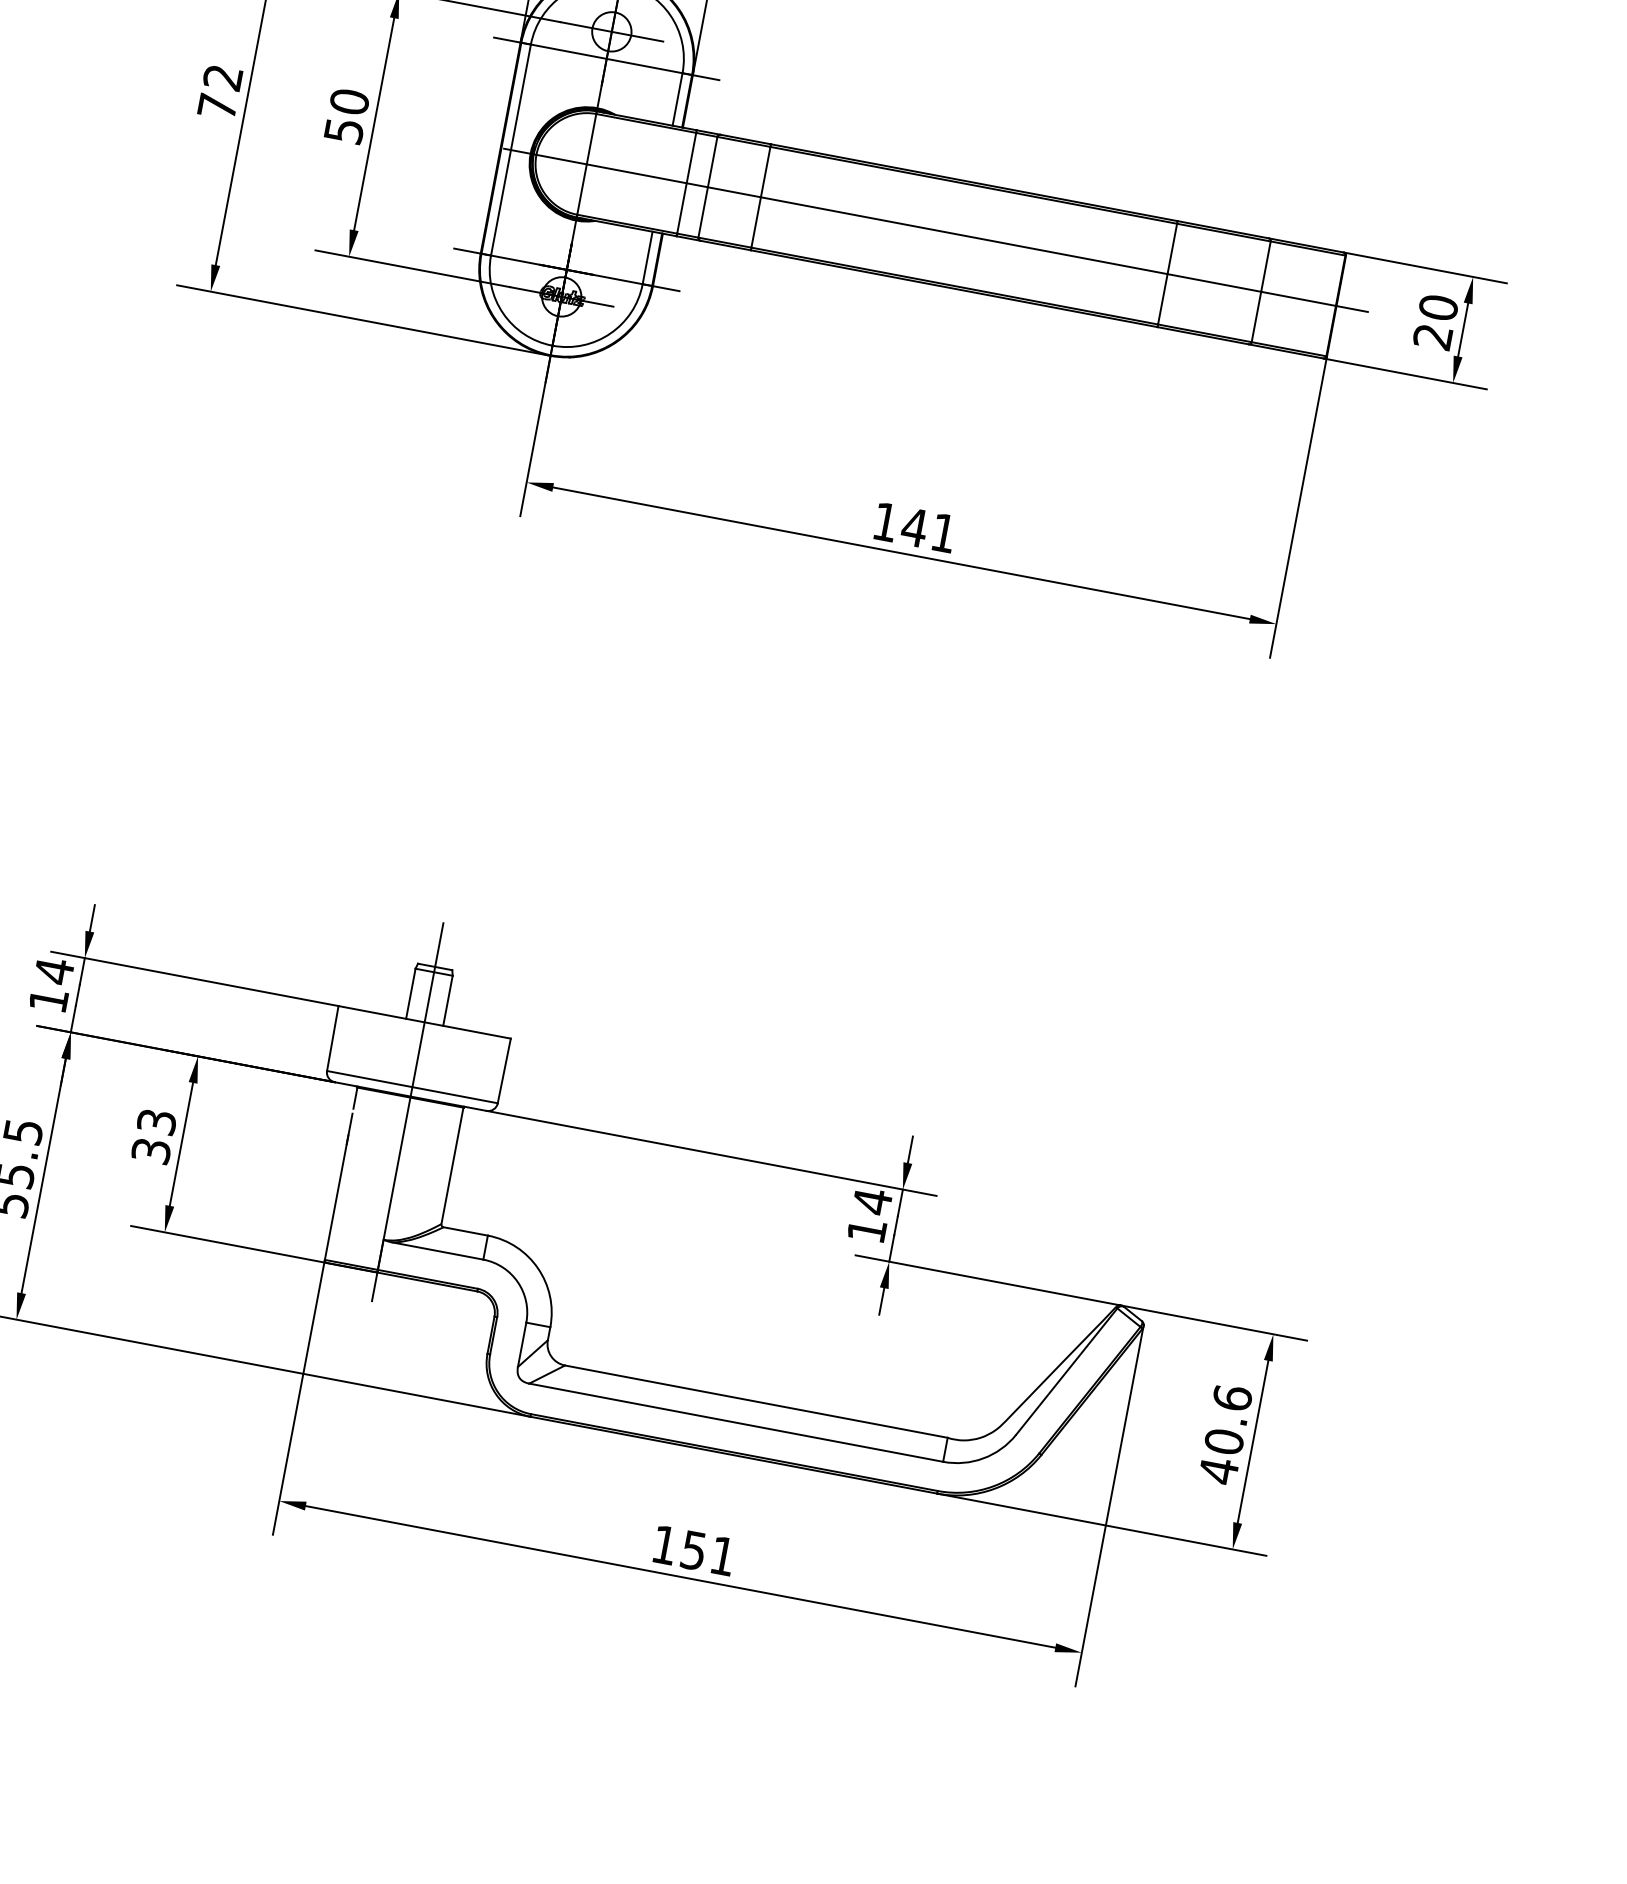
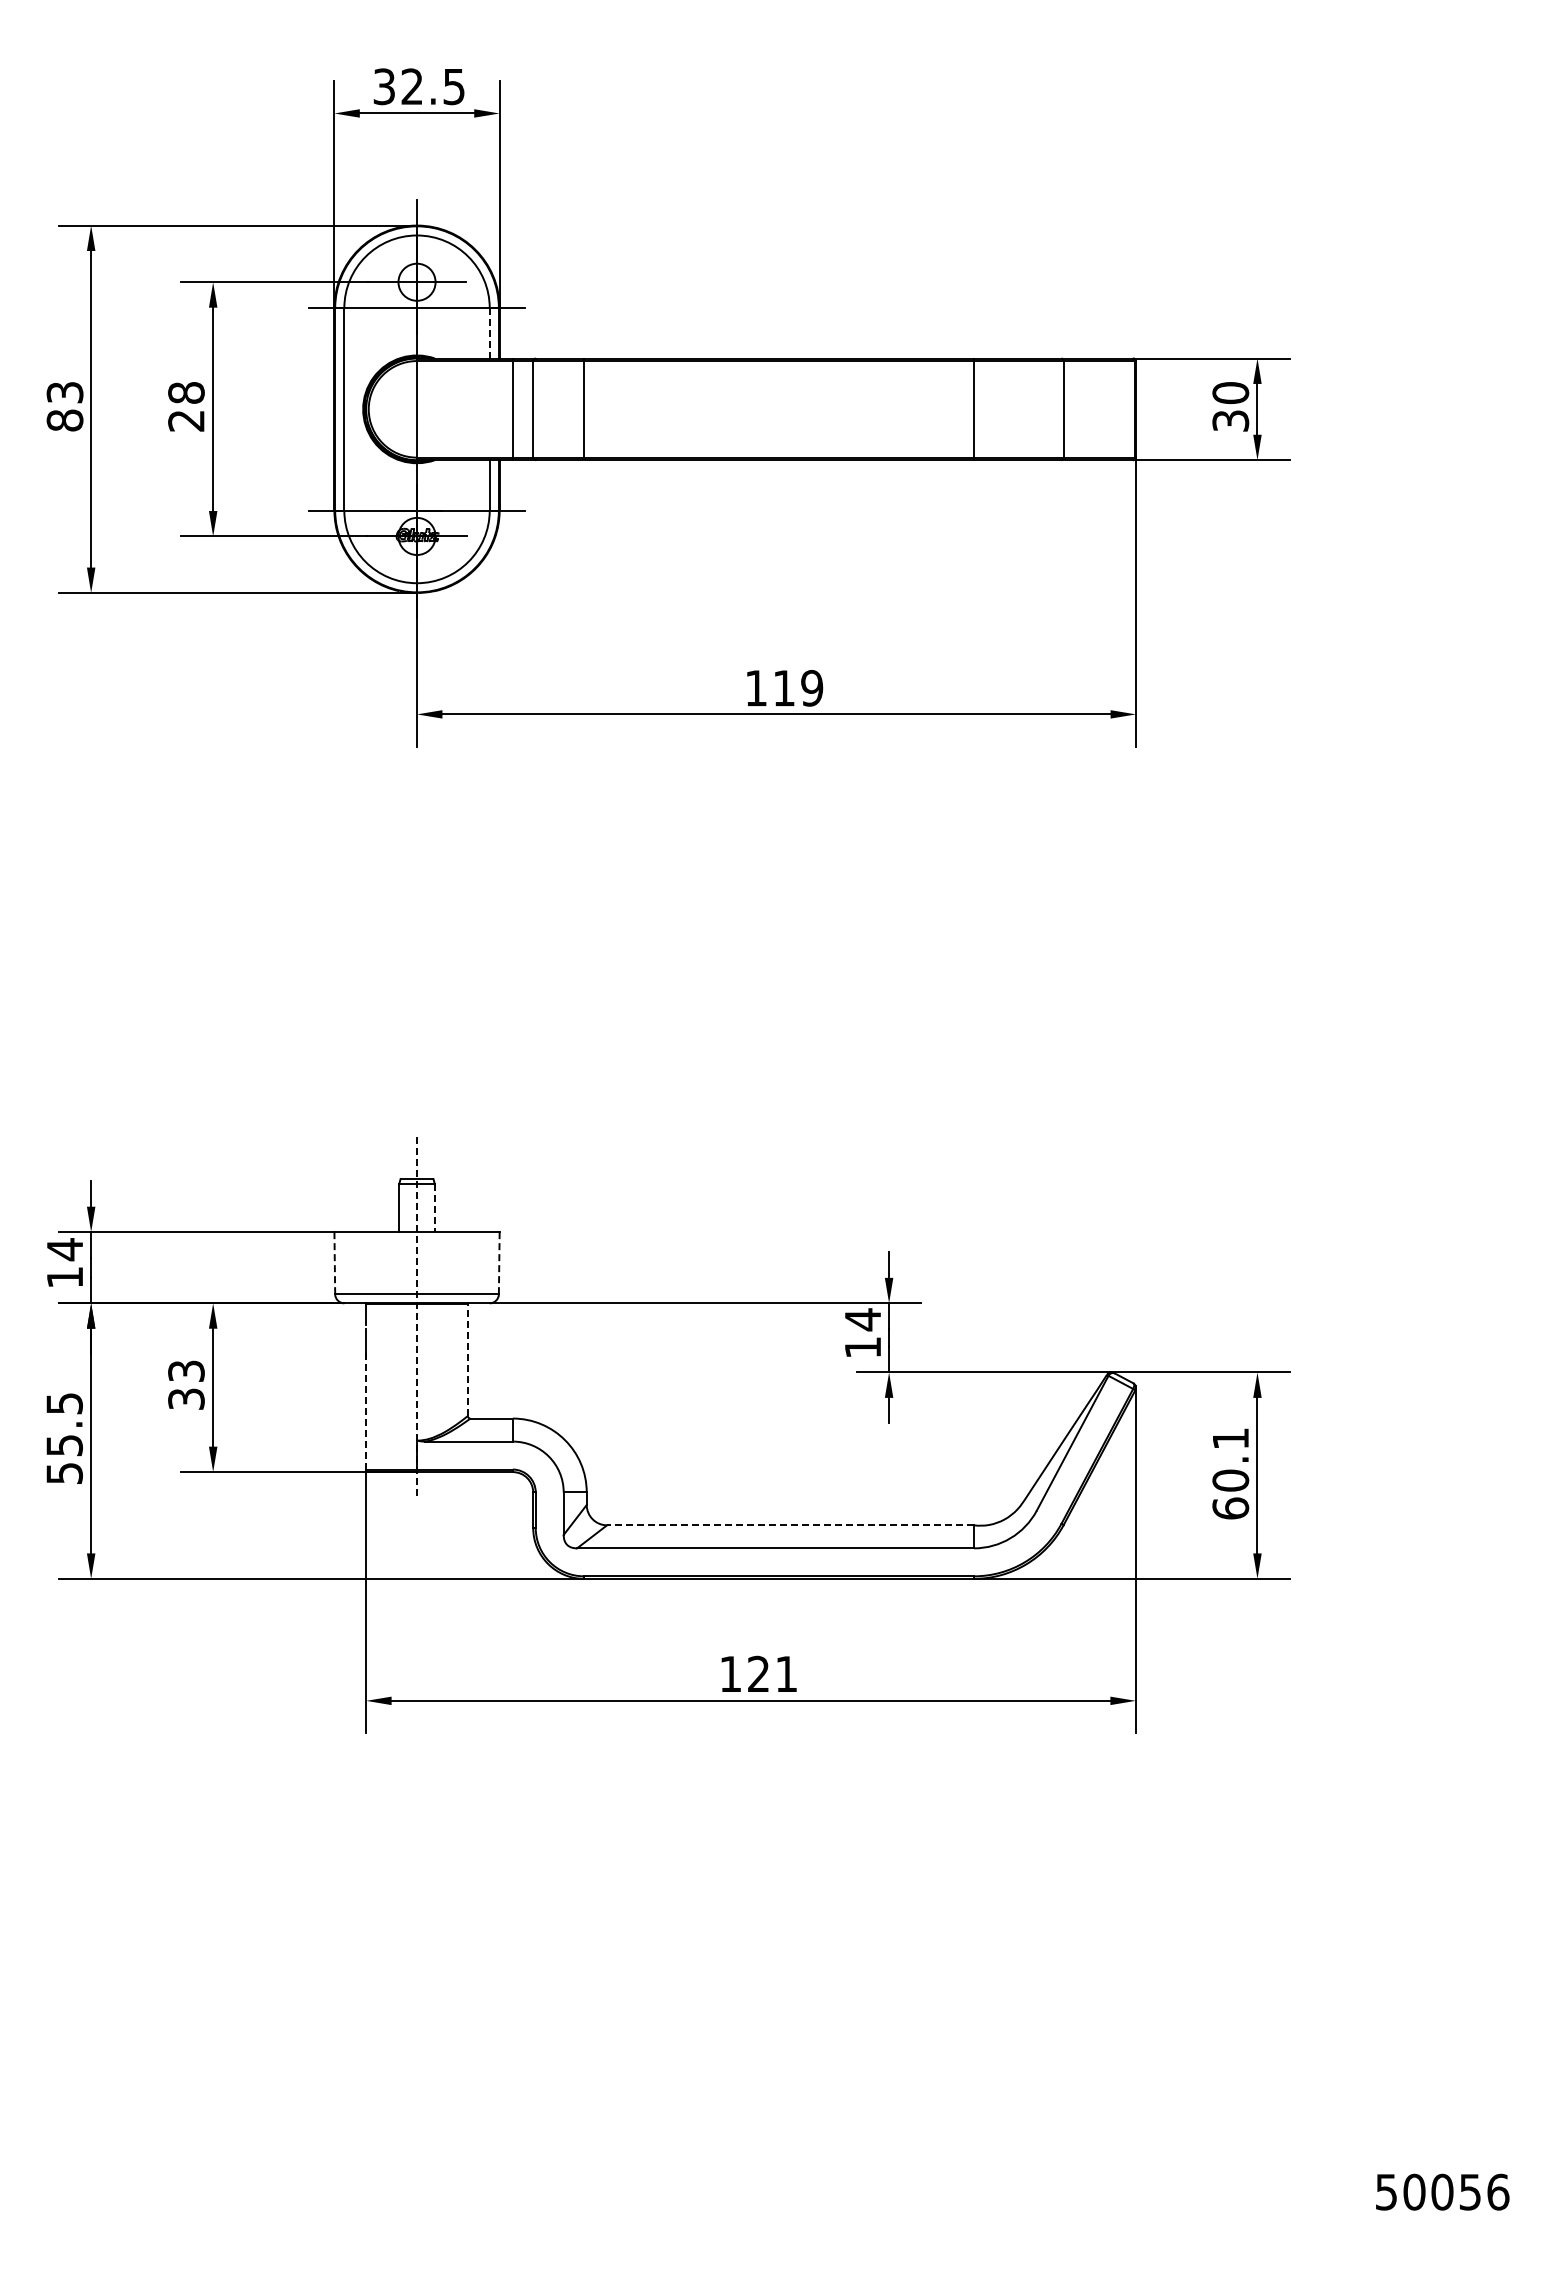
text: (219, 91) -> (64, 406), 72 -> 83
line: (677, 99) -> (489, 333), solid -> dashed
text: (346, 115) -> (186, 406), 50 -> 28
line: (935, 230) -> (751, 409), removed
text: (1432, 336) -> (1230, 420), 20 -> 30
text: (928, 529) -> (797, 687), 141 -> 119
line: (447, 1001) -> (434, 1208), solid -> dashed
line: (332, 1038) -> (334, 1263), solid -> dashed
line: (504, 1071) -> (499, 1263), solid -> dashed
line: (408, 1112) -> (417, 1318), solid -> dashed
line: (452, 1166) -> (467, 1360), solid -> dashed
line: (337, 1197) -> (366, 1409), solid -> dashed
line: (756, 1401) -> (790, 1525), solid -> dashed
text: (1225, 1434) -> (1230, 1473), 40.6 -> 60.1
text: (693, 1549) -> (758, 1673), 151 -> 121

